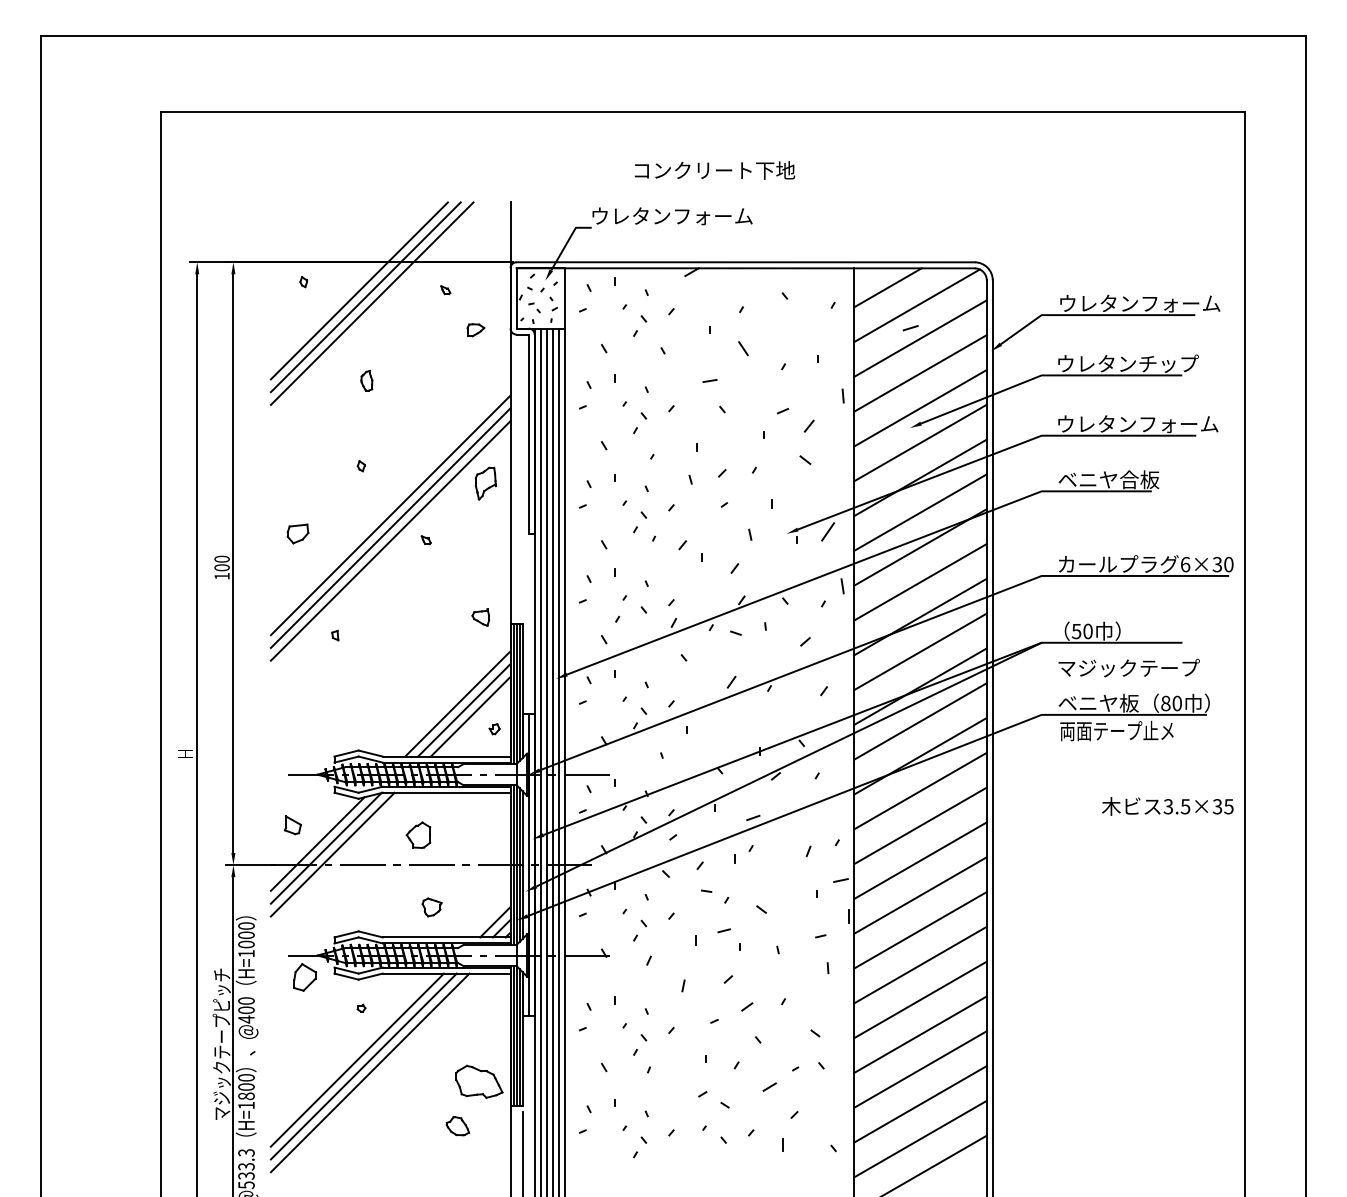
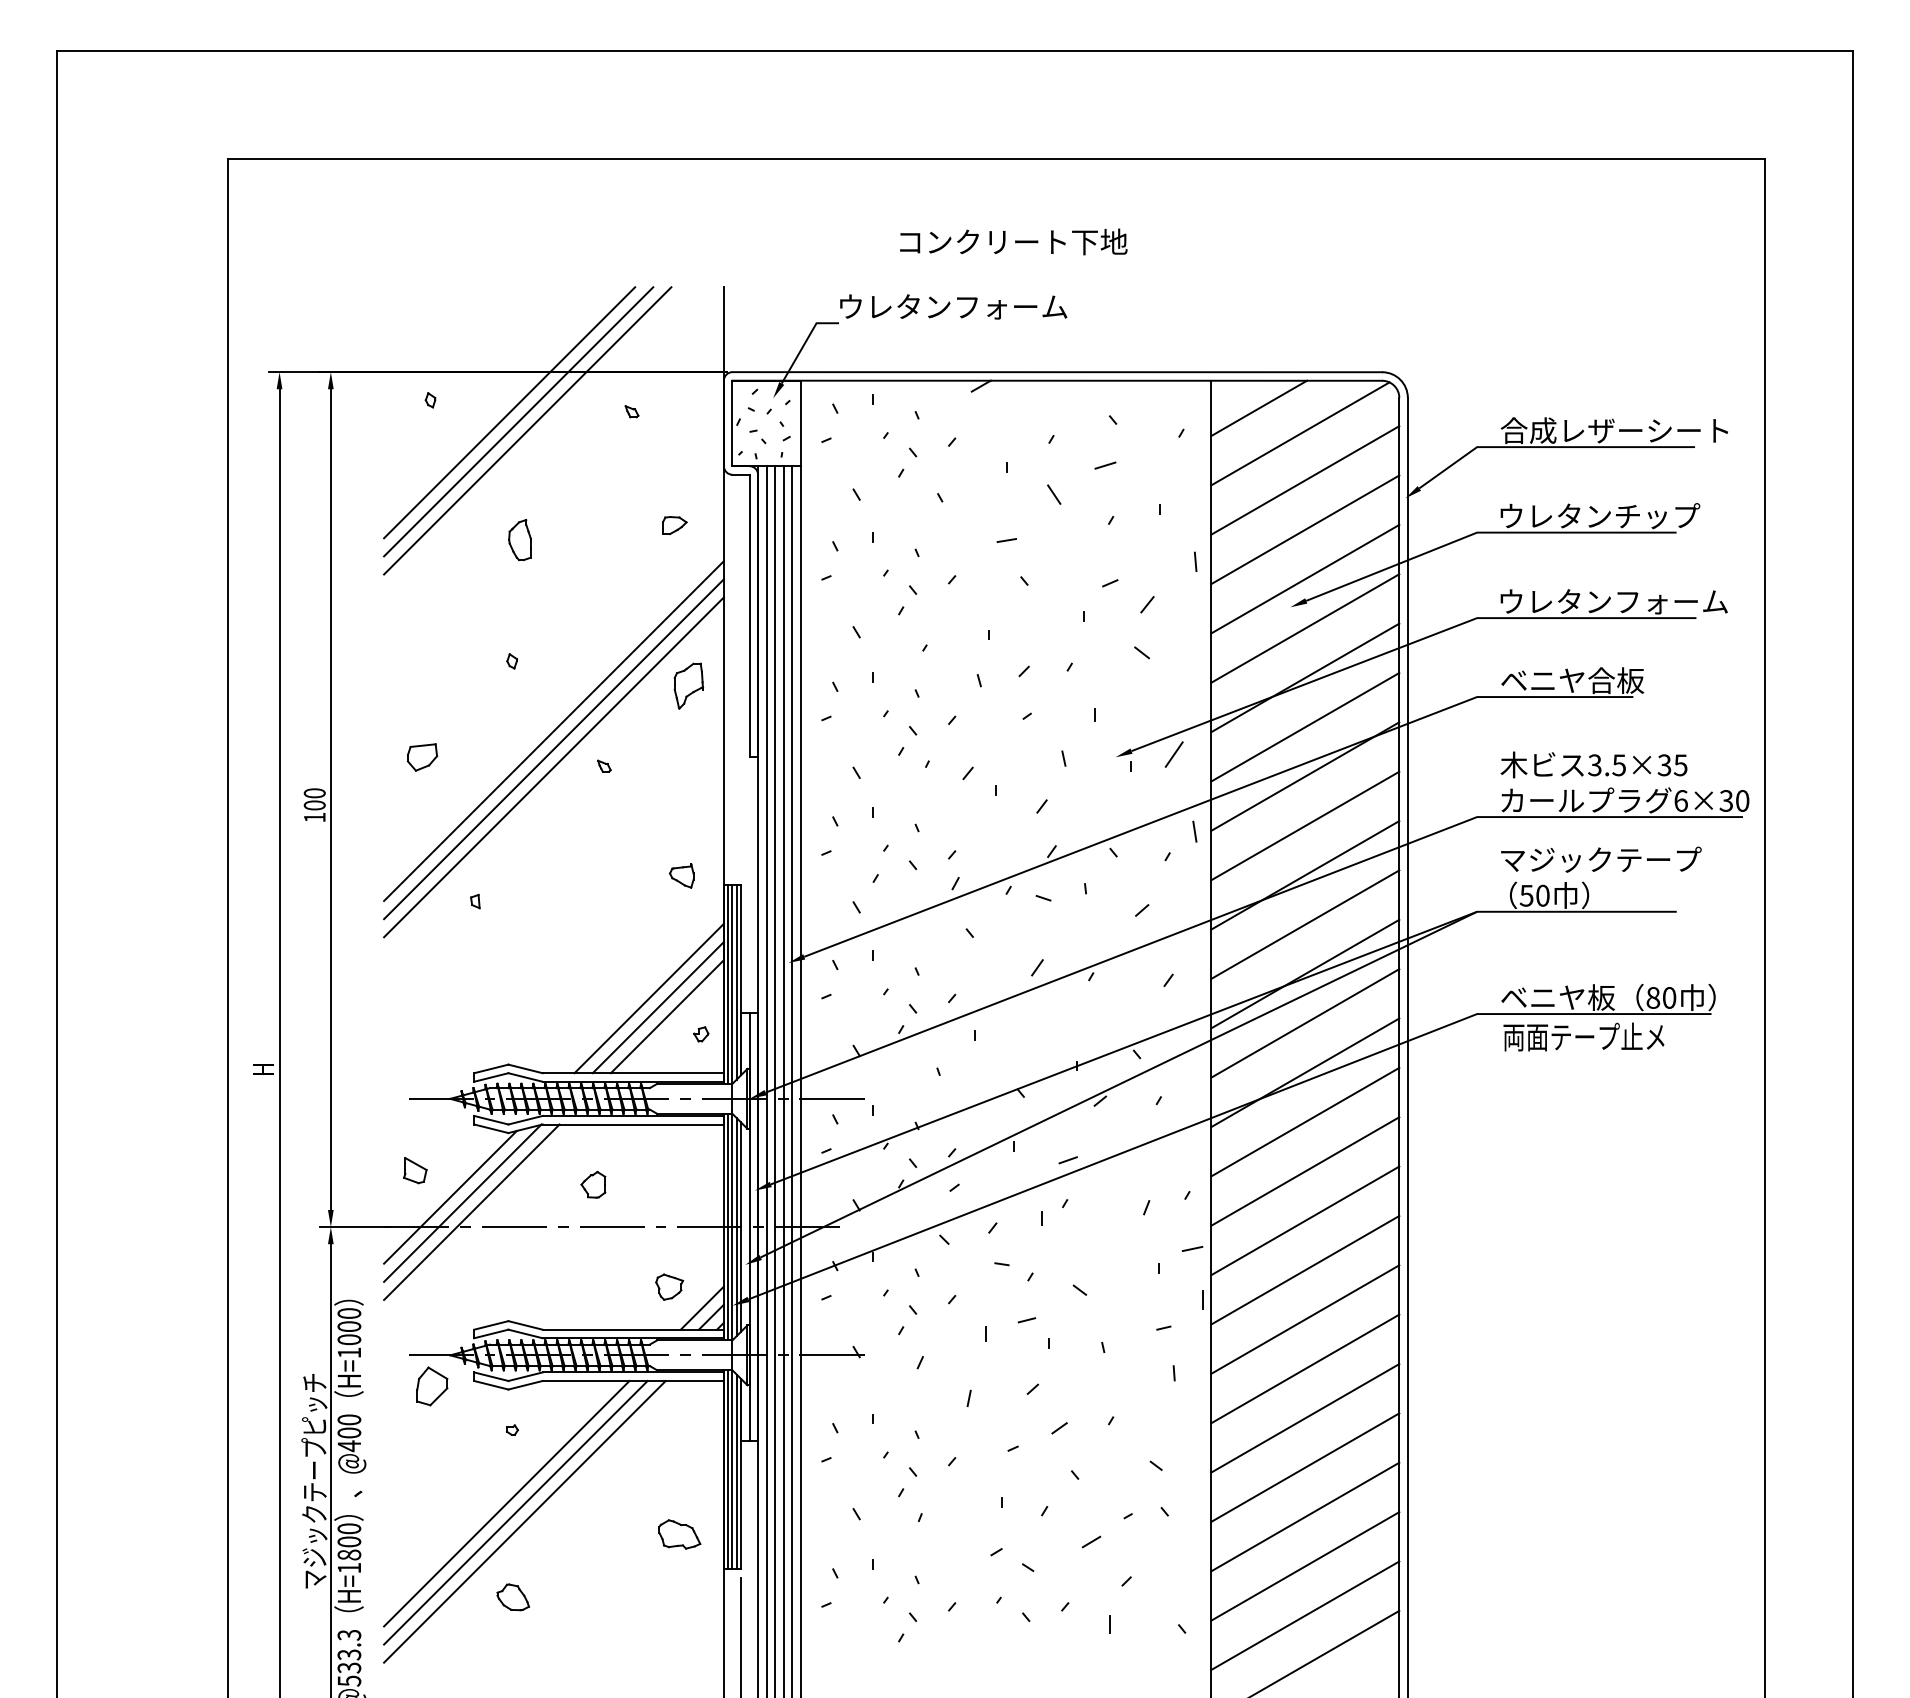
text: (1139, 303) -> (1615, 430), ウレタンフォーム -> 合成レザーシート
line: (910, 328) -> (1105, 465), moved
part: (475, 330) -> (674, 525), moved
part: (366, 380) -> (519, 540), size x1.43
text: (1129, 667) -> (1601, 859), moved
text: (1167, 806) -> (1593, 764), moved
part: (418, 835) -> (593, 1184), size x0.71
part: (432, 906) -> (669, 1286), moved
part: (479, 1081) -> (679, 1534), size x0.62
part: (458, 1126) -> (513, 1597), moved

